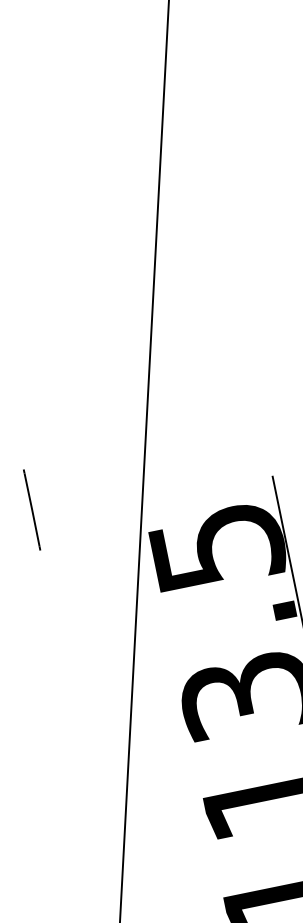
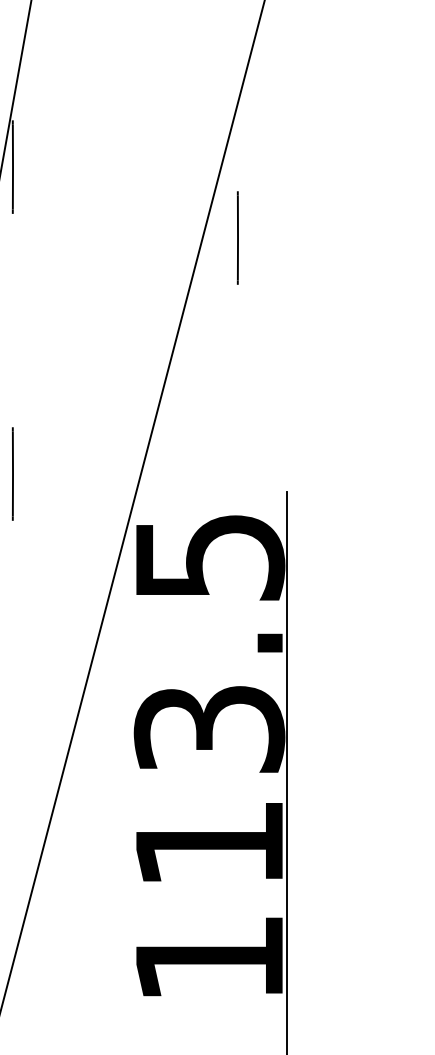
line: (184, 265) -> (237, 237), added

